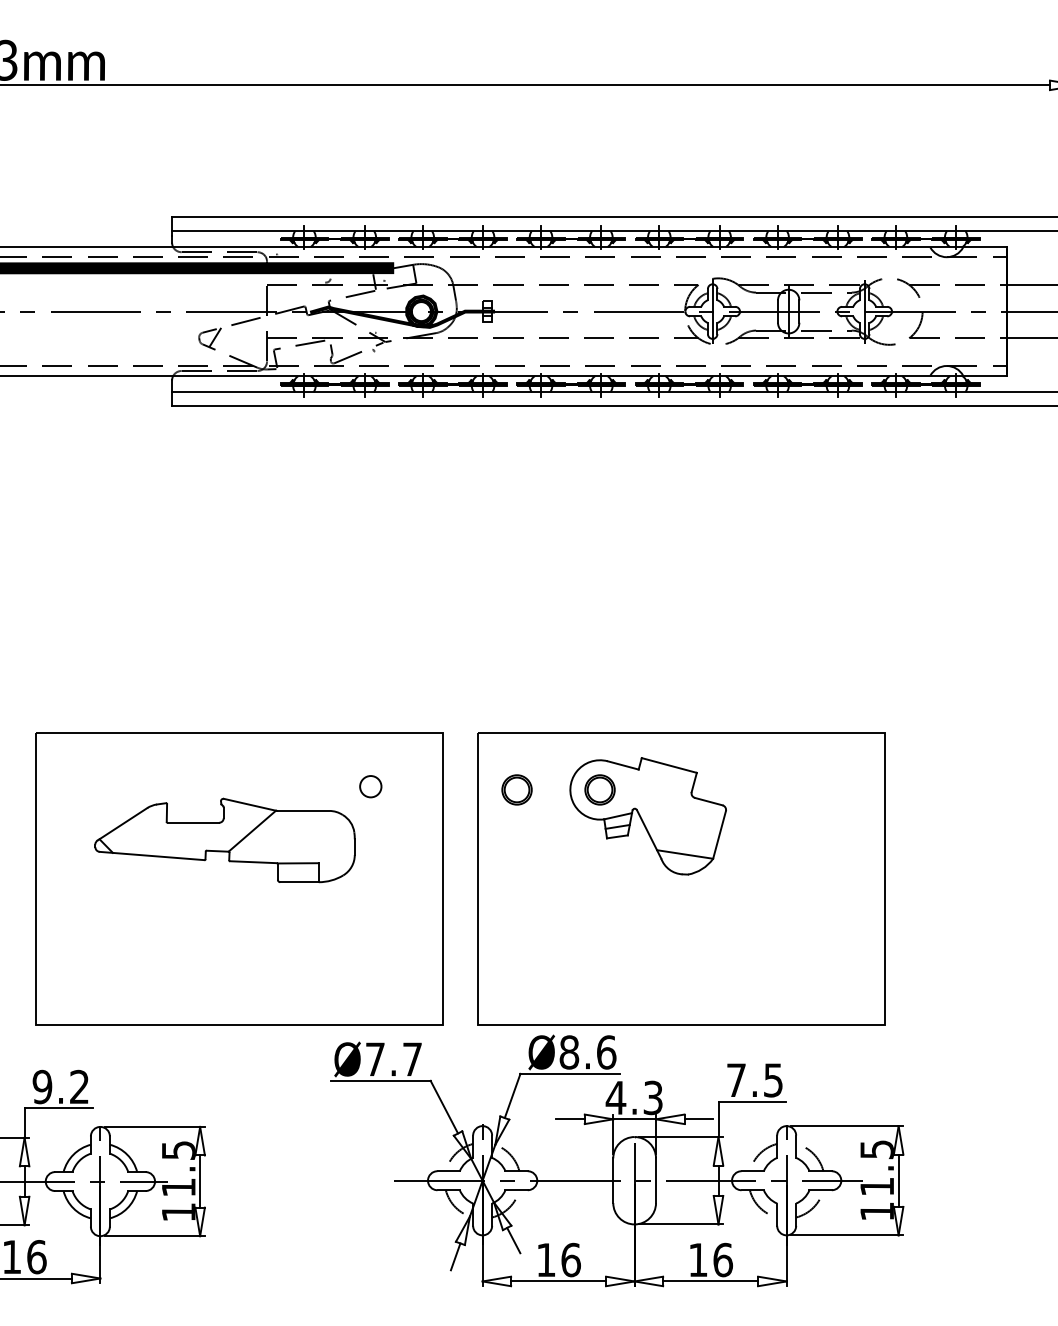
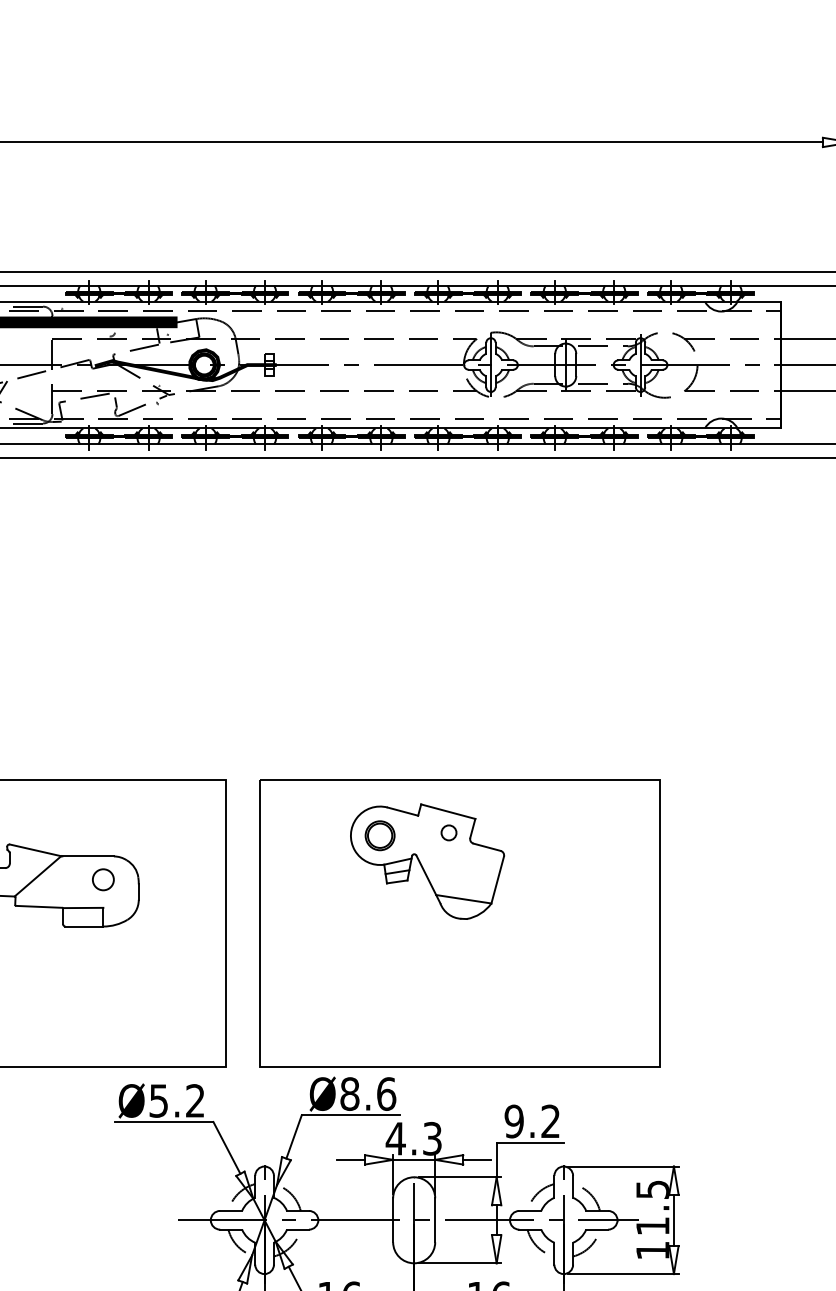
circle: (370, 786) -> (103, 879), moved
circle: (669, 786) -> (448, 832), added
part: (516, 789) -> (297, 835), removed
text: (393, 1059) -> (176, 1101), Ø7.7 -> Ø5.2
text: (754, 1080) -> (532, 1121), 7.5 -> 9.2

